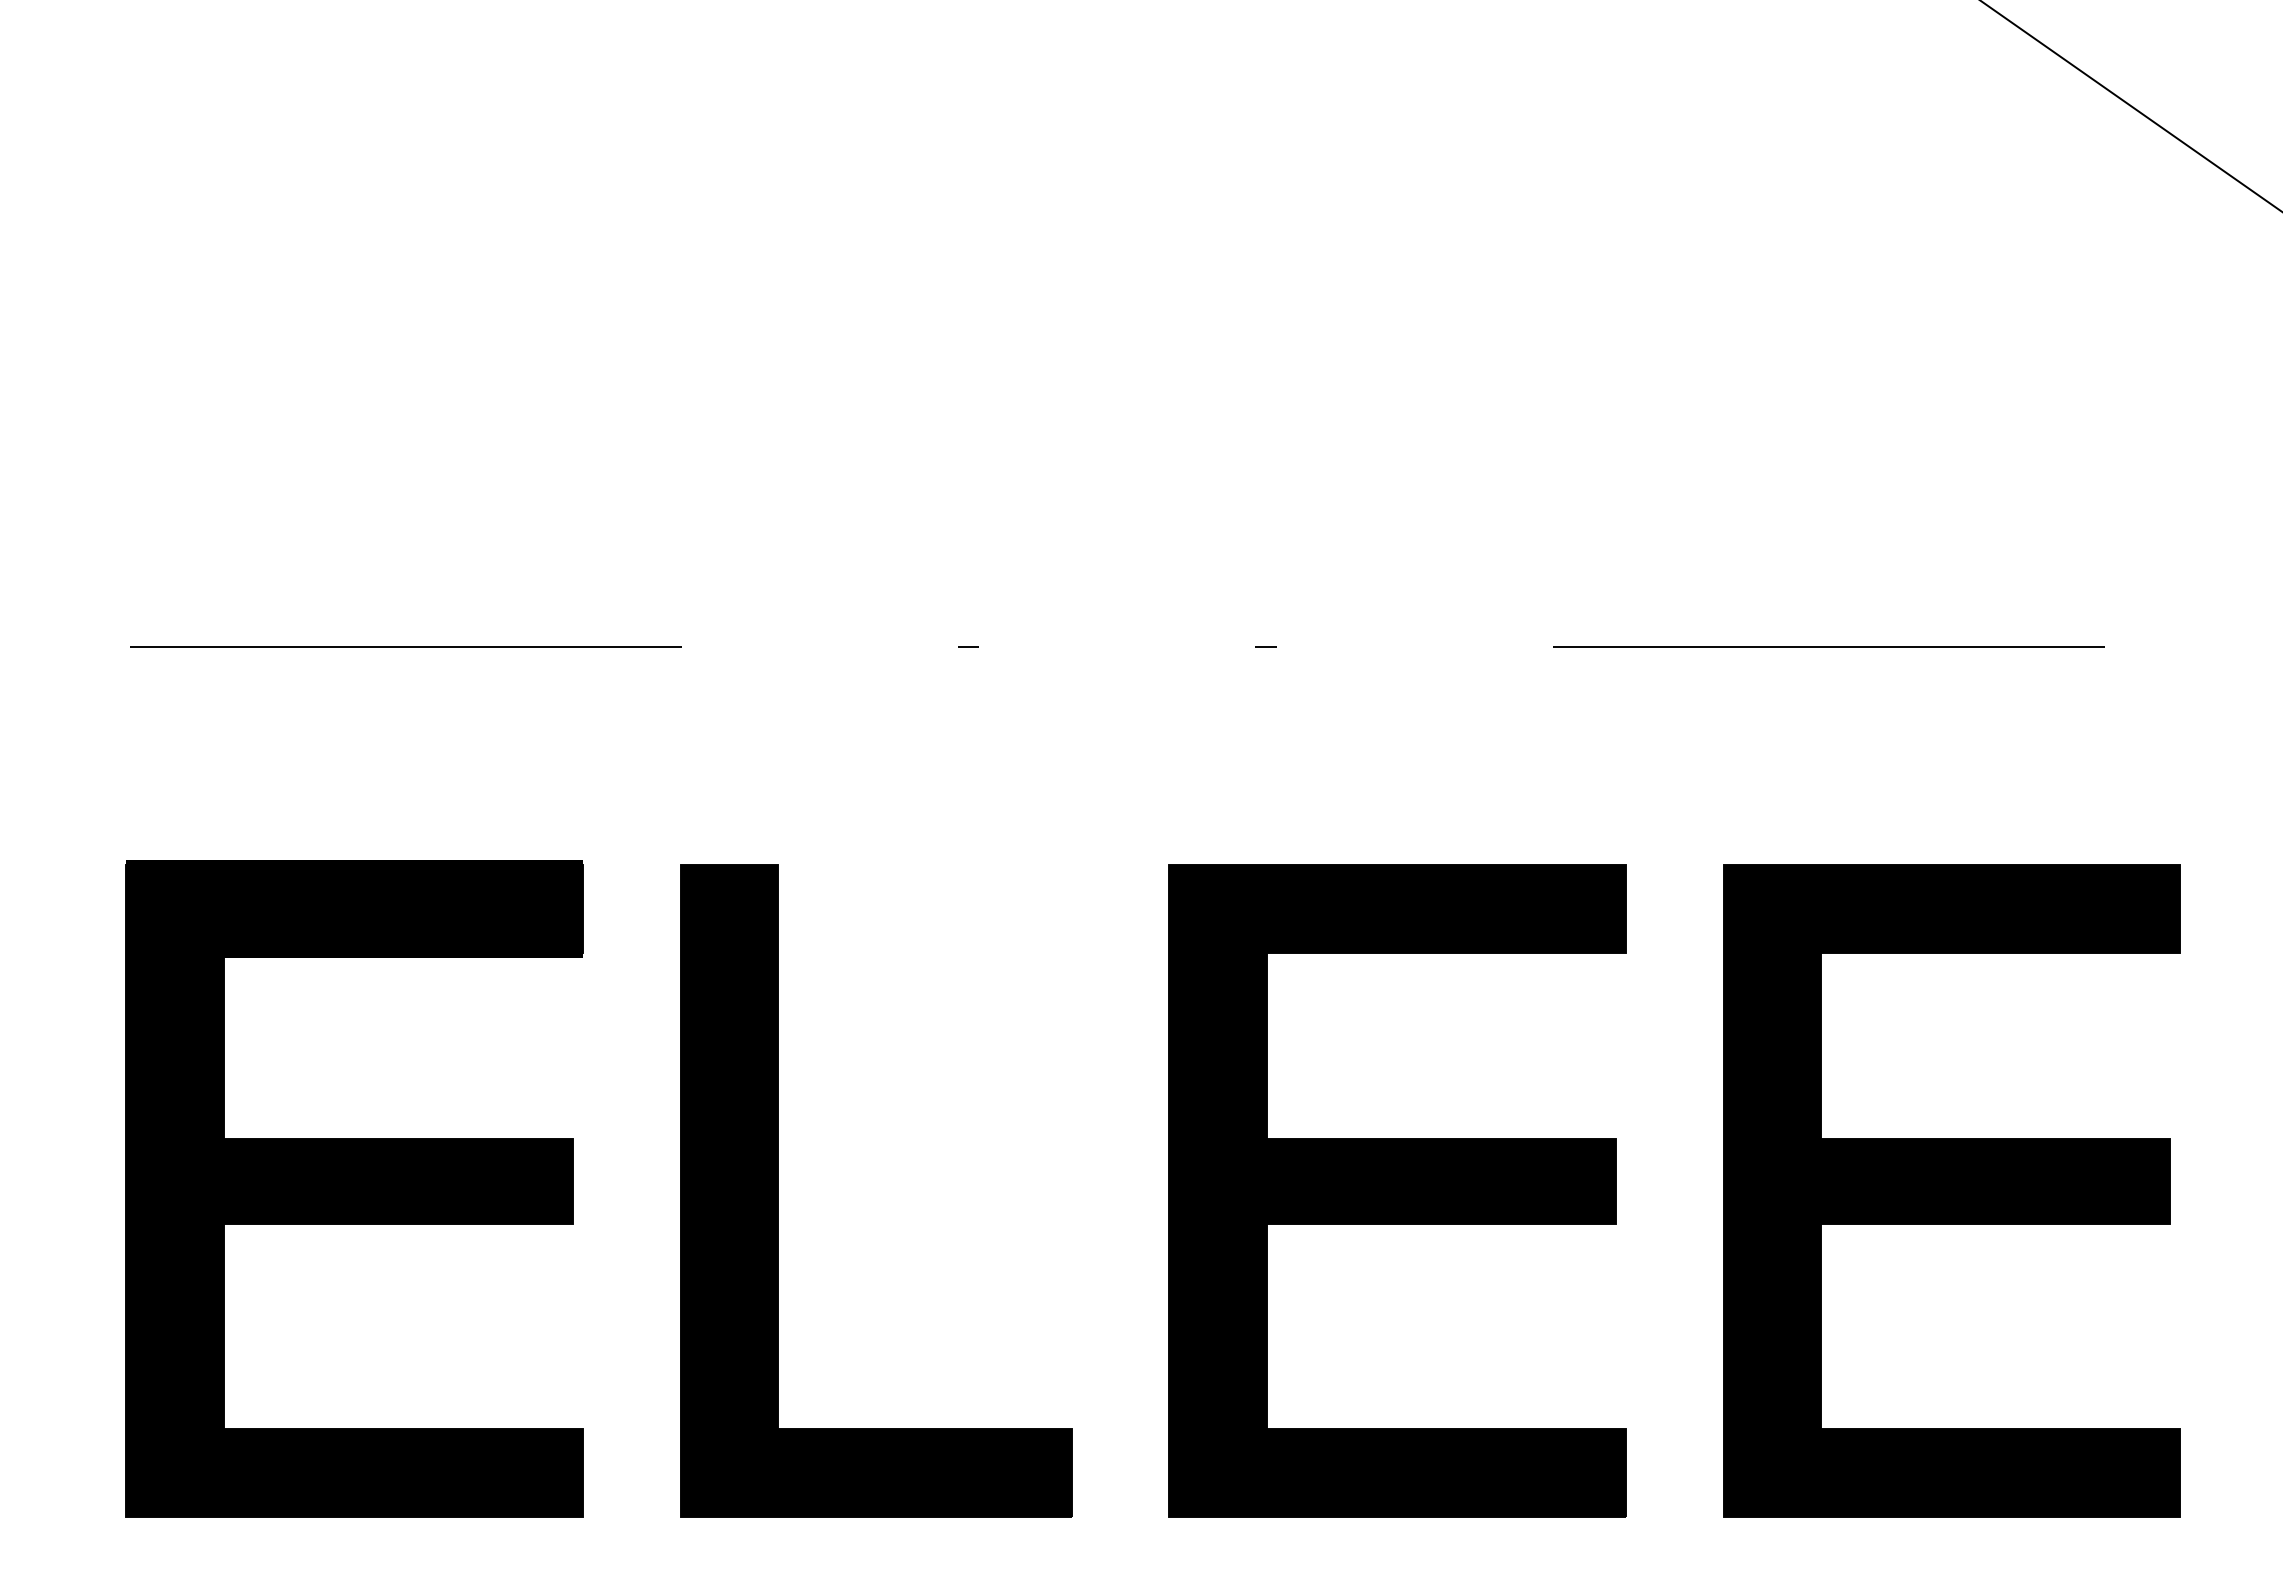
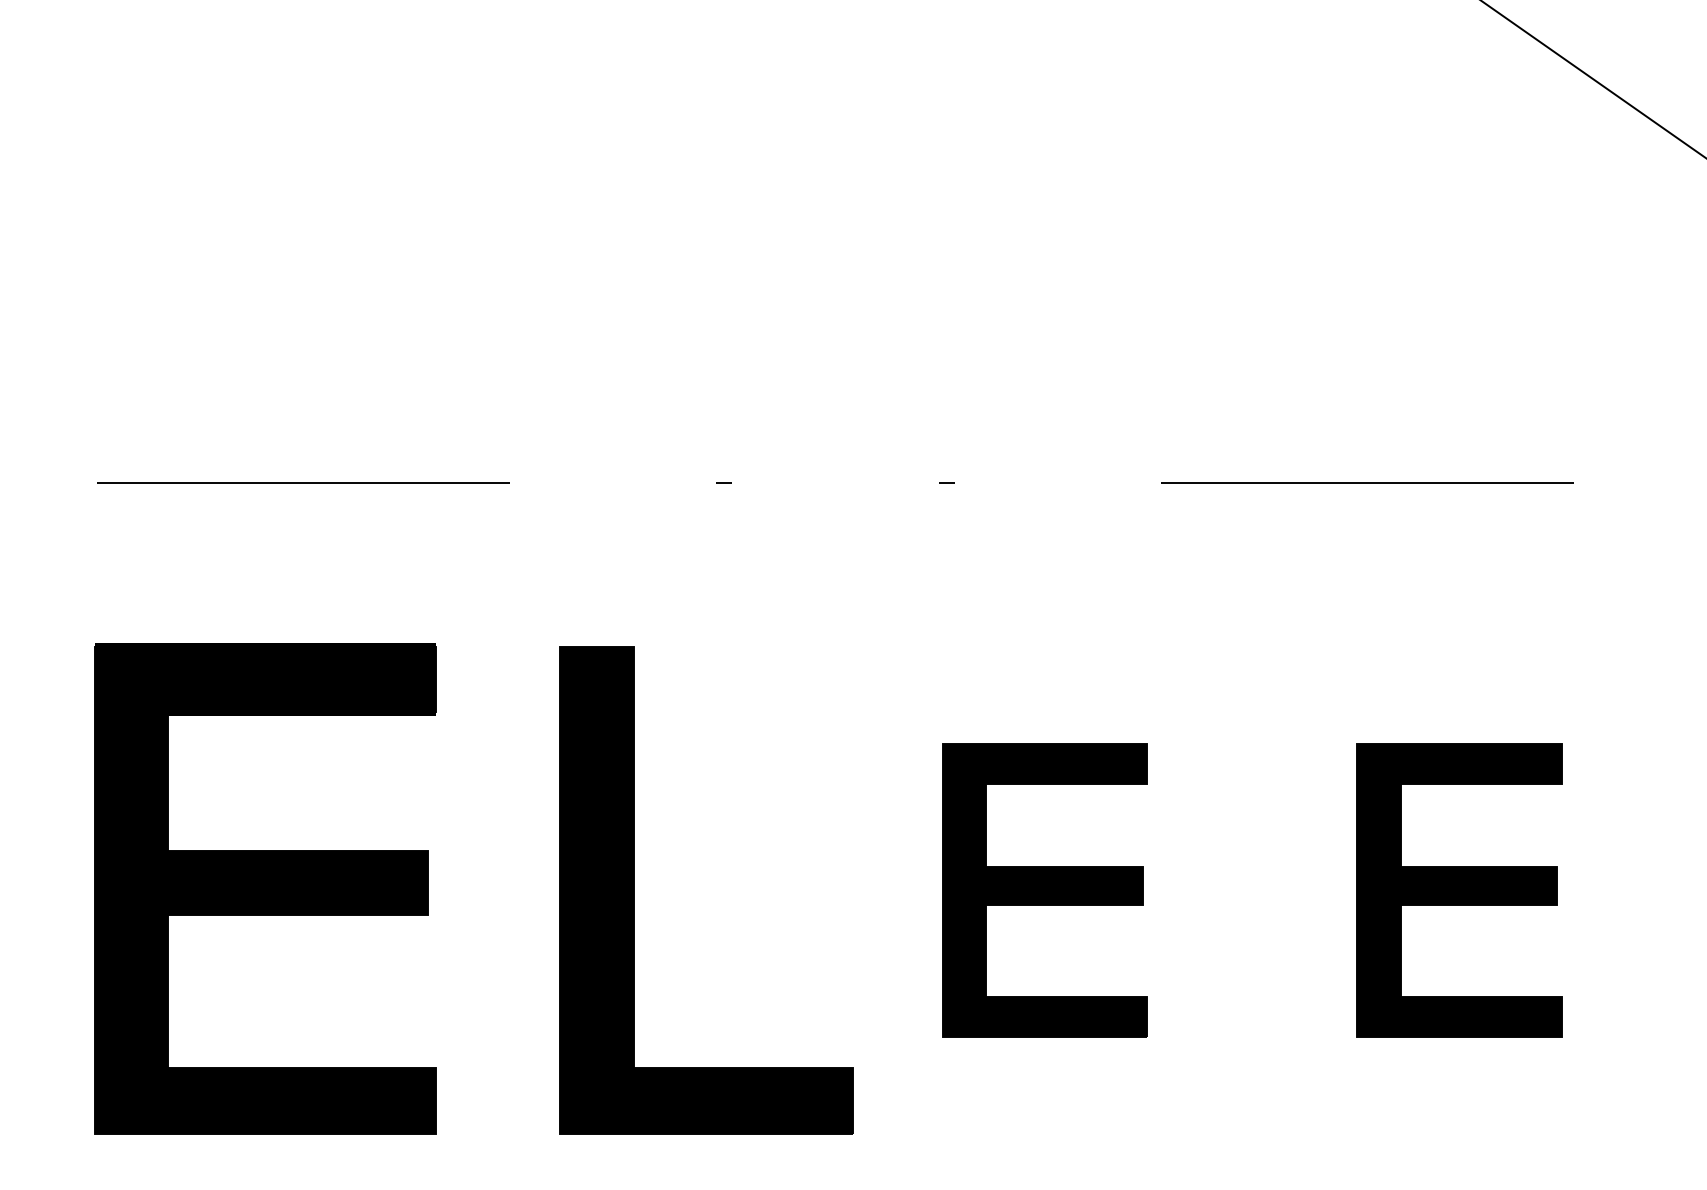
part: (778, 1190) -> (633, 889), moved
part: (1397, 1190) -> (1044, 889), size x0.6
part: (1951, 1190) -> (1459, 889), size x0.6

